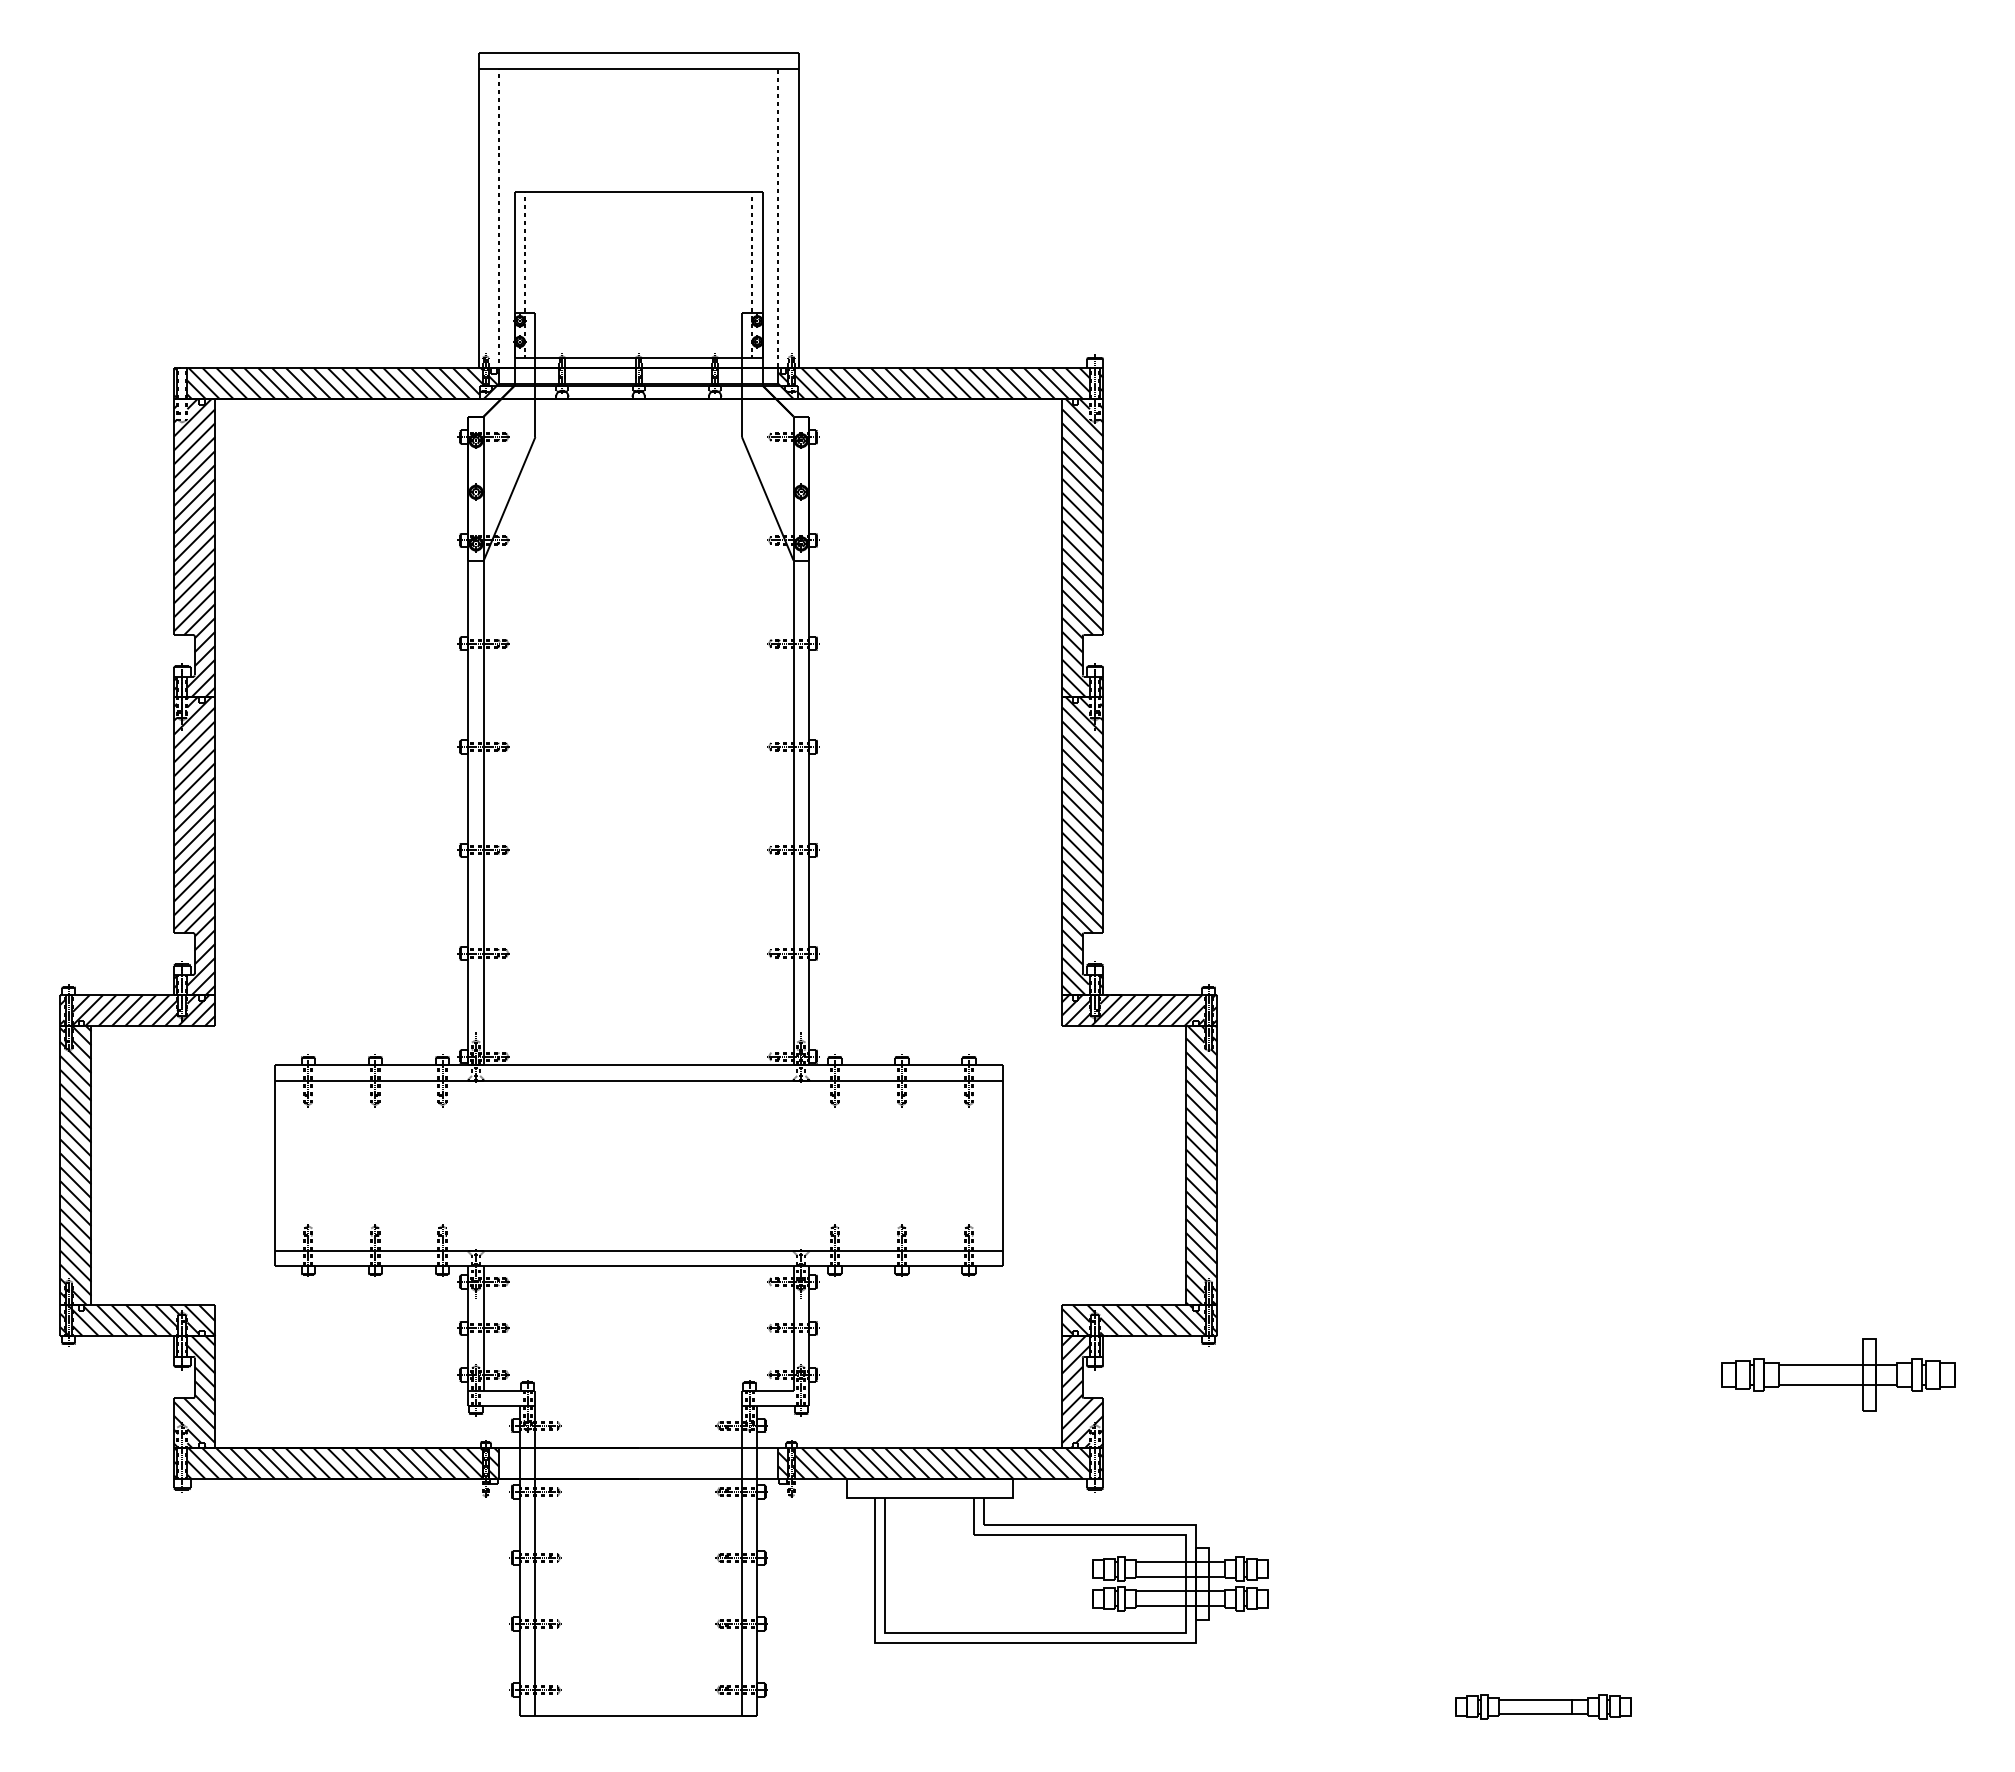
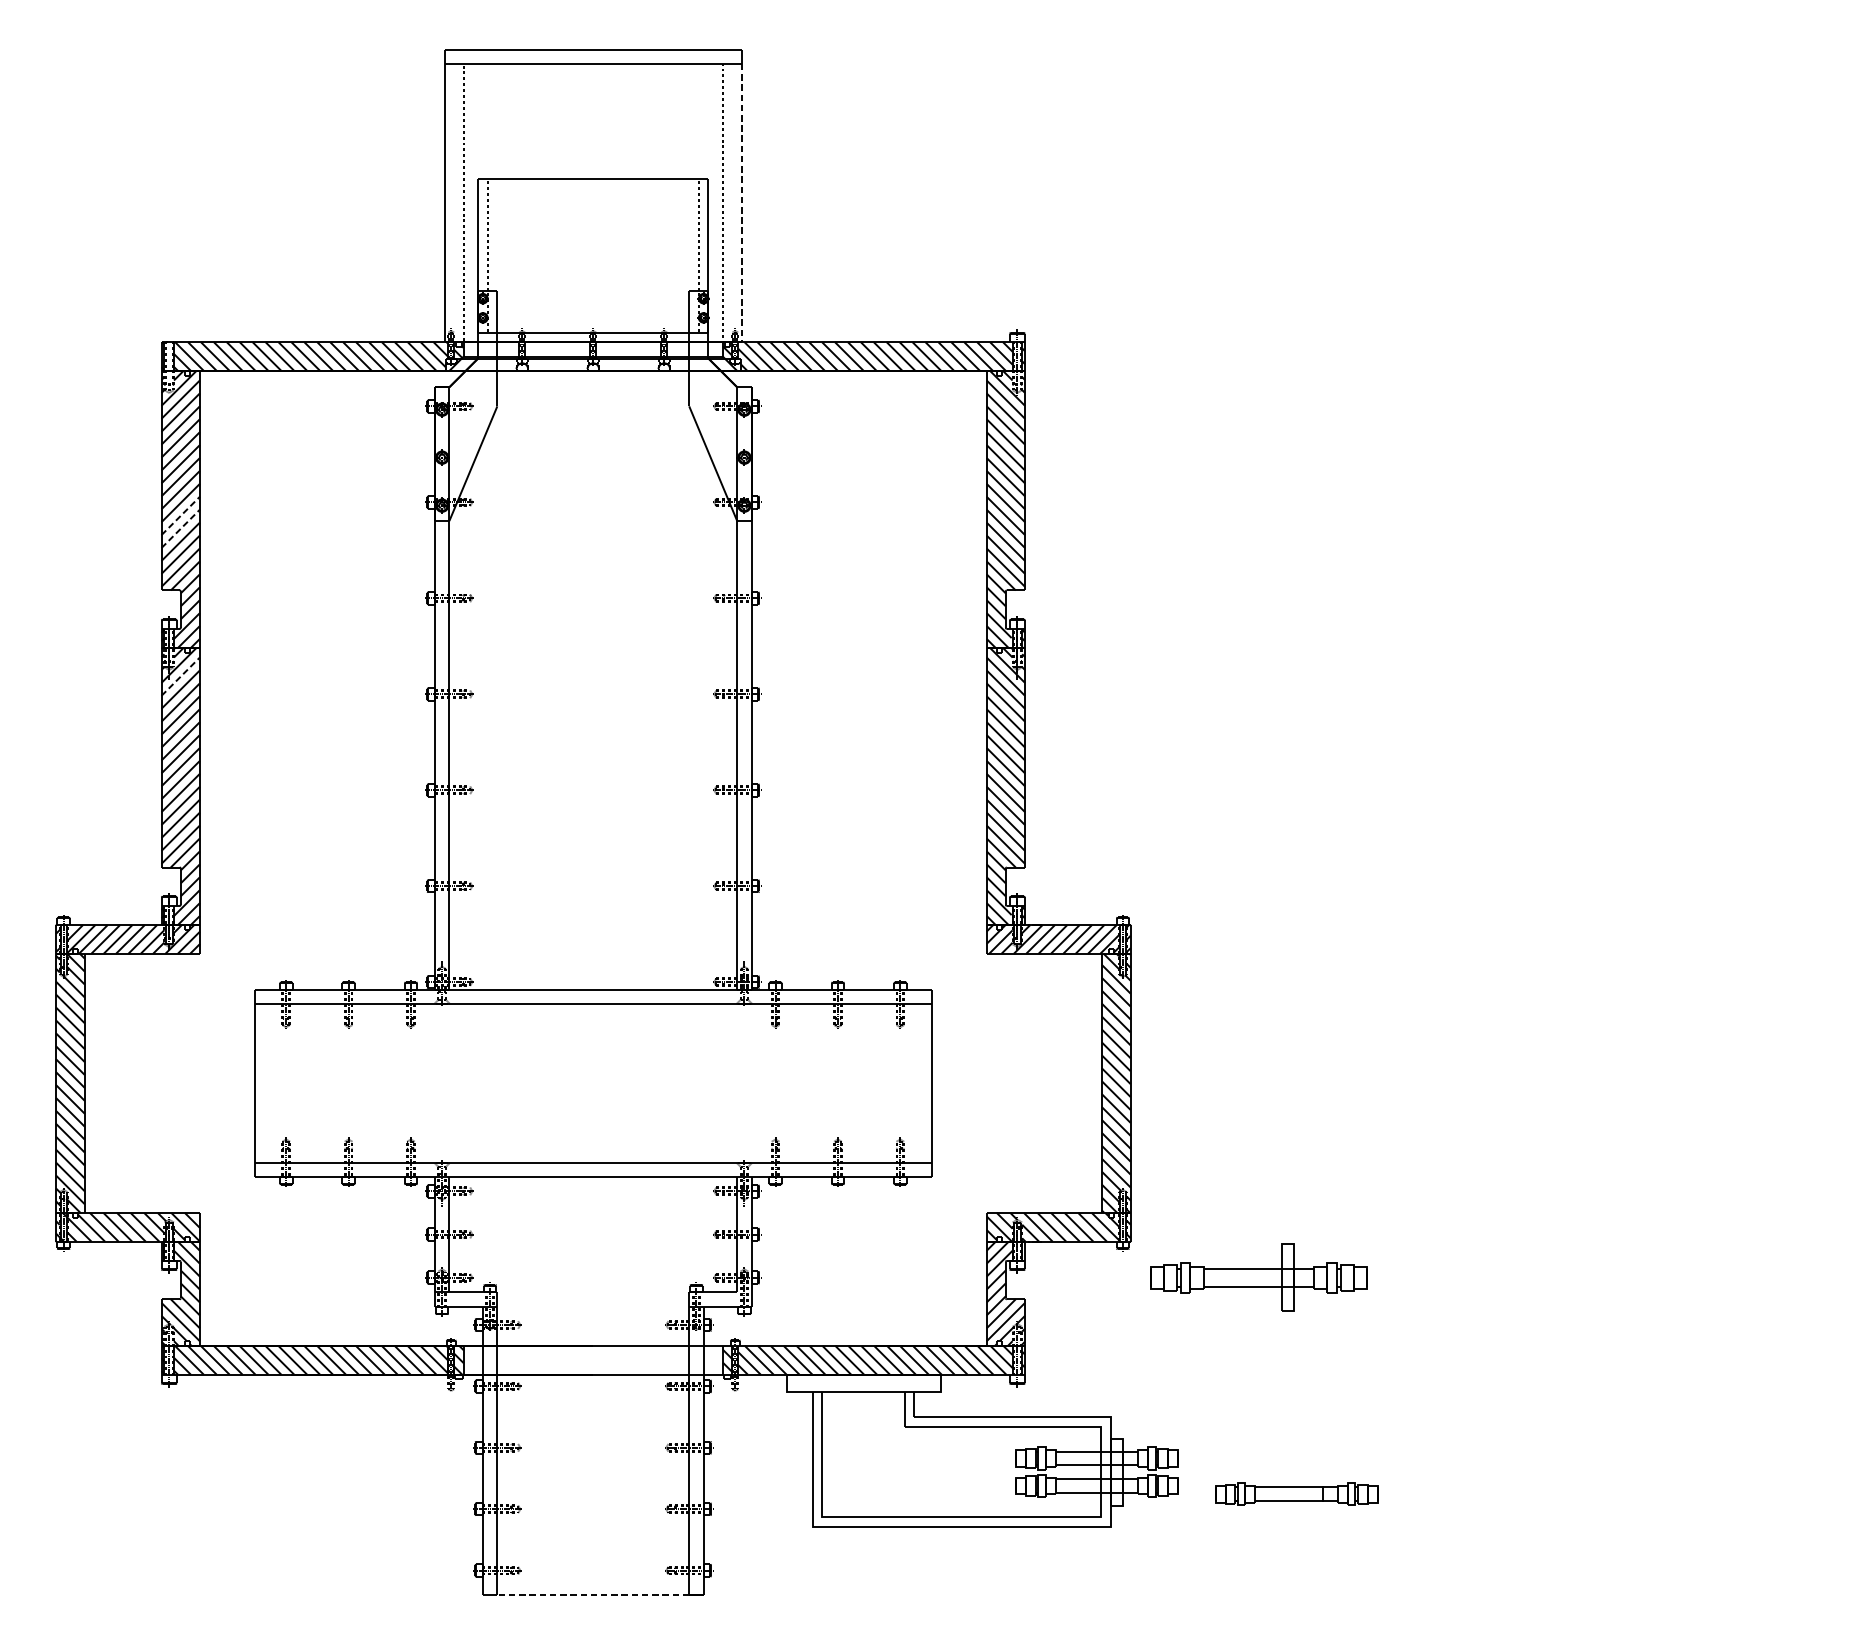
line: (798, 218) -> (741, 203), solid -> dashed
line: (195, 554) -> (181, 515), solid -> dashed
line: (195, 568) -> (181, 528), solid -> dashed
line: (195, 727) -> (181, 676), solid -> dashed
part: (1838, 1374) -> (1259, 1277), moved
part: (1543, 1706) -> (1296, 1493), moved
line: (638, 1715) -> (593, 1594), solid -> dashed

